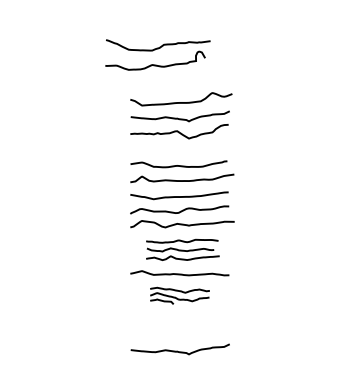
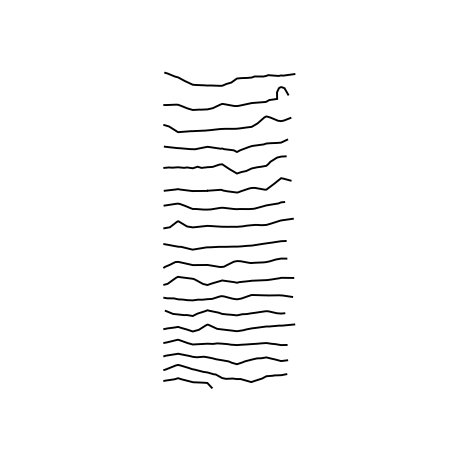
part: (157, 54) -> (228, 90), moved
curve: (181, 151) -> (227, 189), added
part: (182, 249) -> (228, 312), size x1.43
part: (179, 295) -> (225, 370), size x1.67
curve: (179, 351) -> (225, 440), removed

